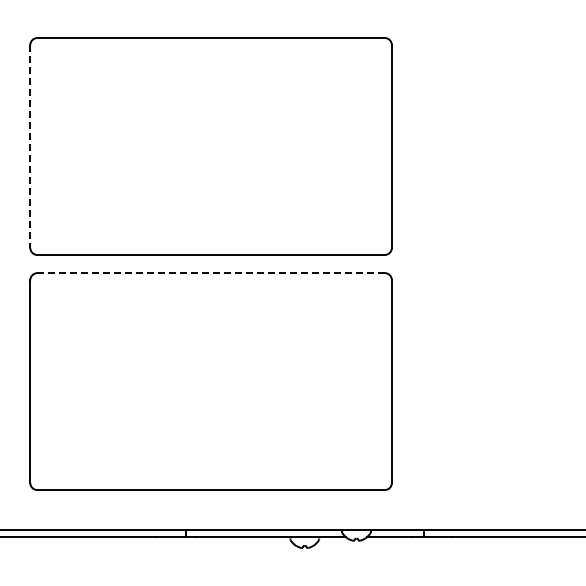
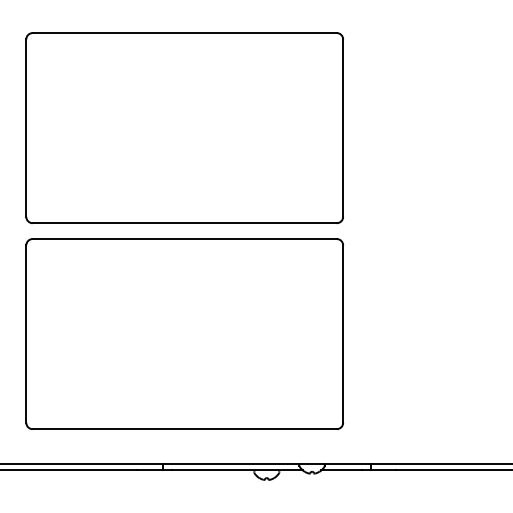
line: (30, 147) -> (26, 129), dashed -> solid
line: (211, 273) -> (185, 239), dashed -> solid

